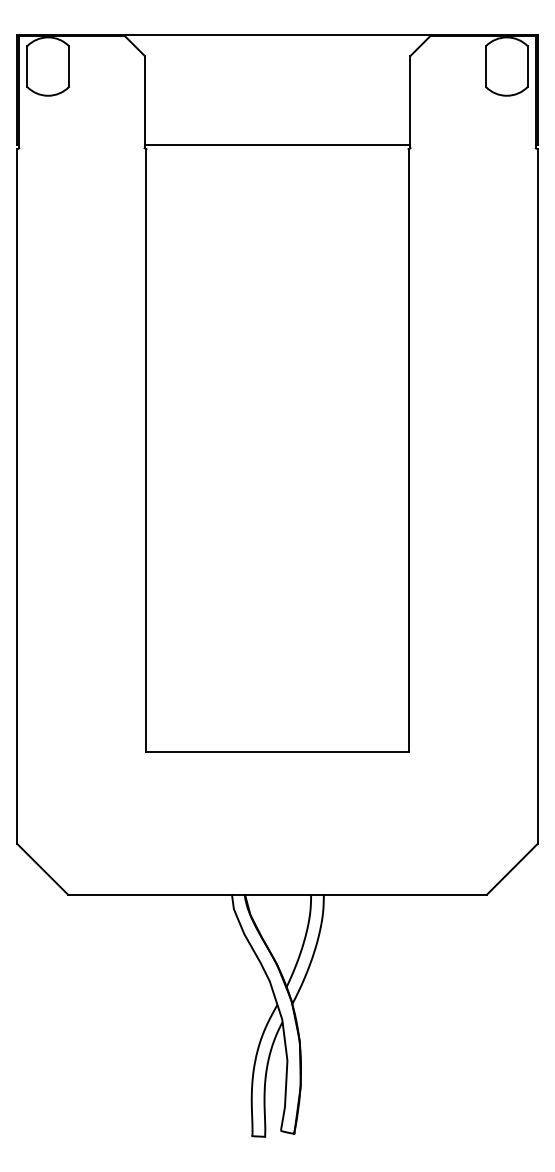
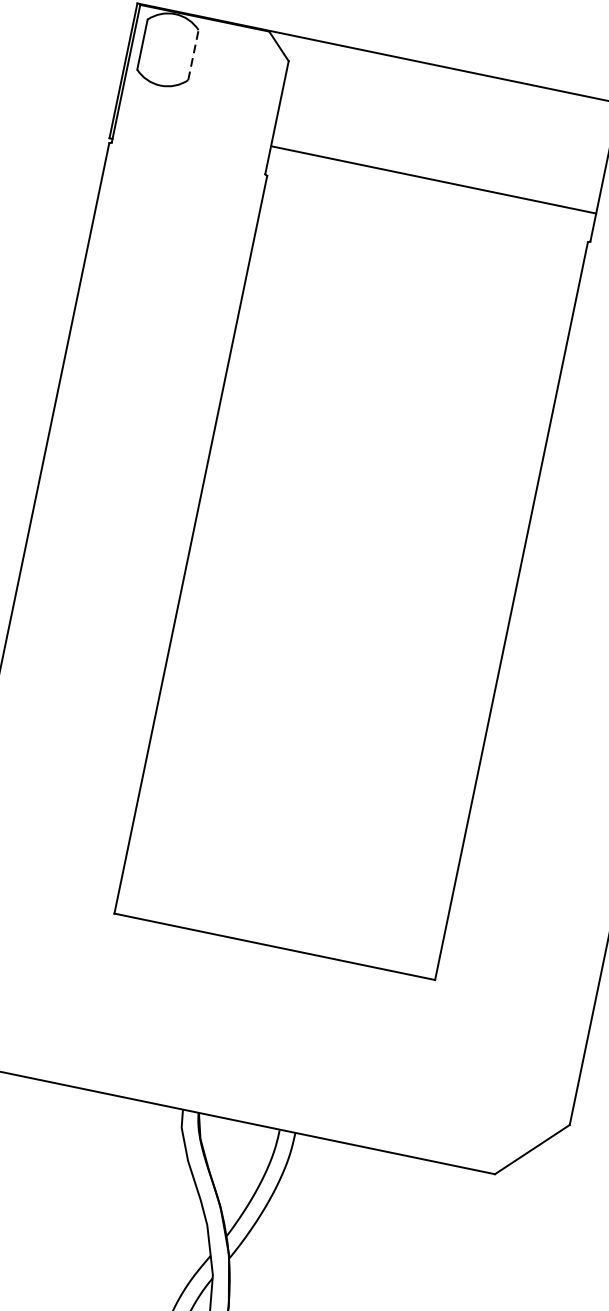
line: (69, 66) -> (194, 55), solid -> dashed
line: (277, 145) -> (433, 180), moved

